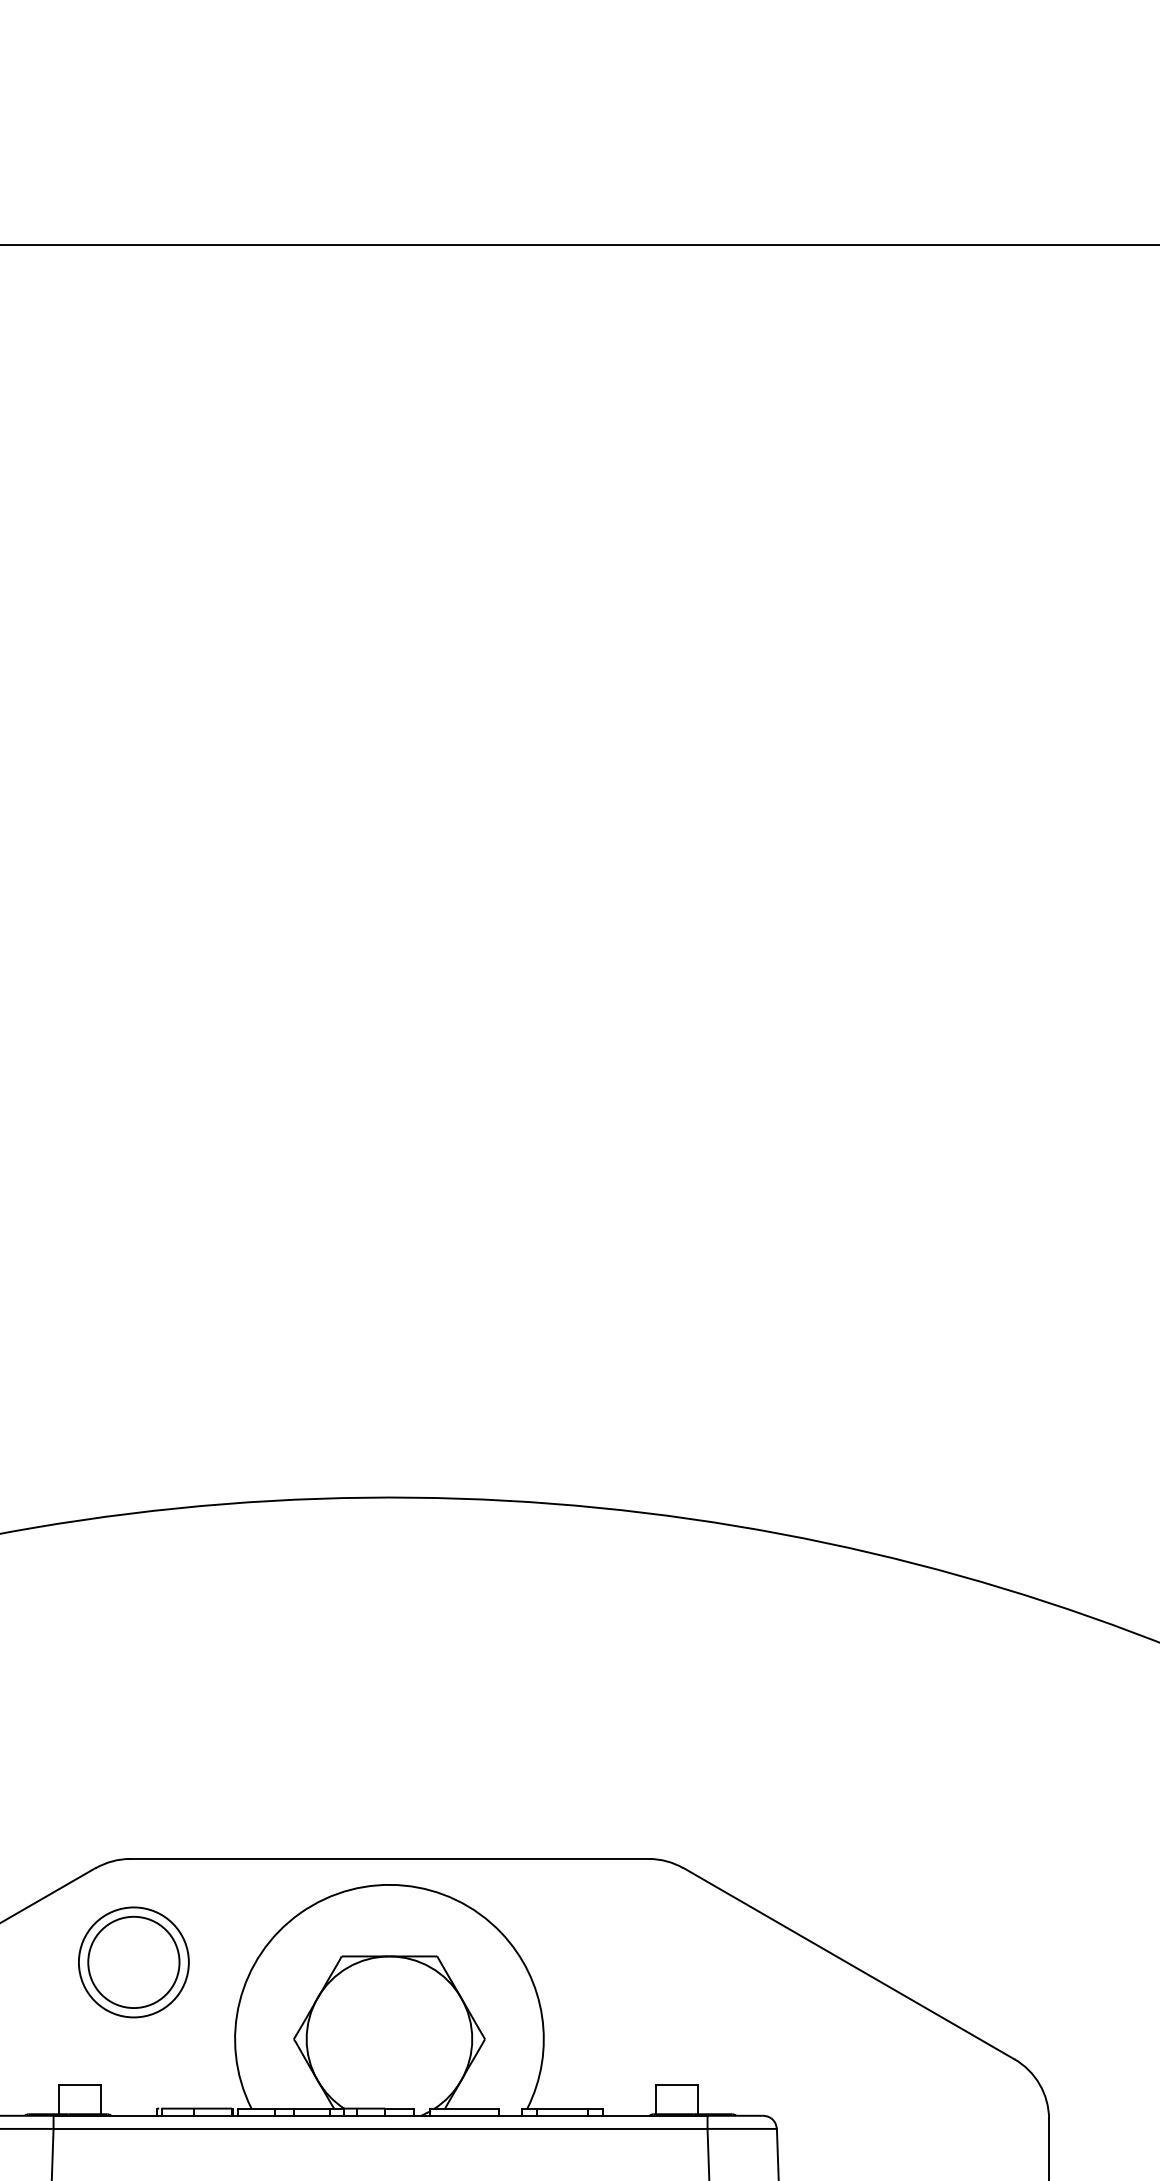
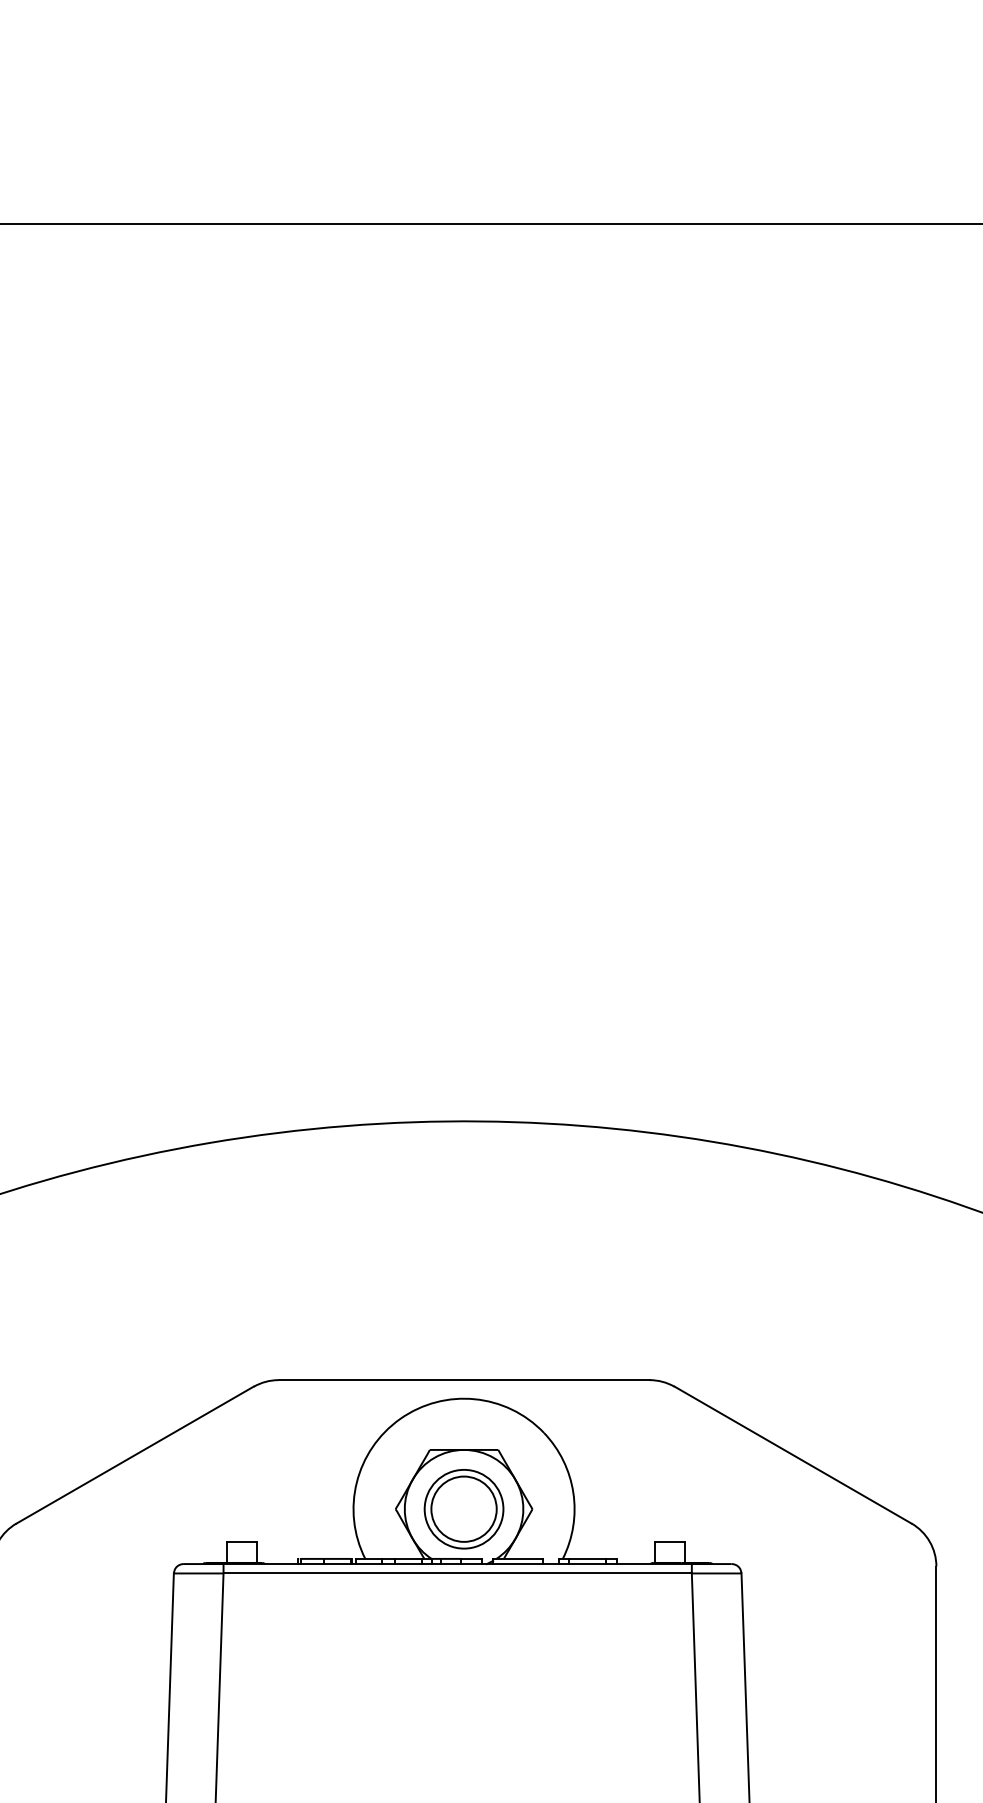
part: (133, 1962) -> (463, 1509), moved

